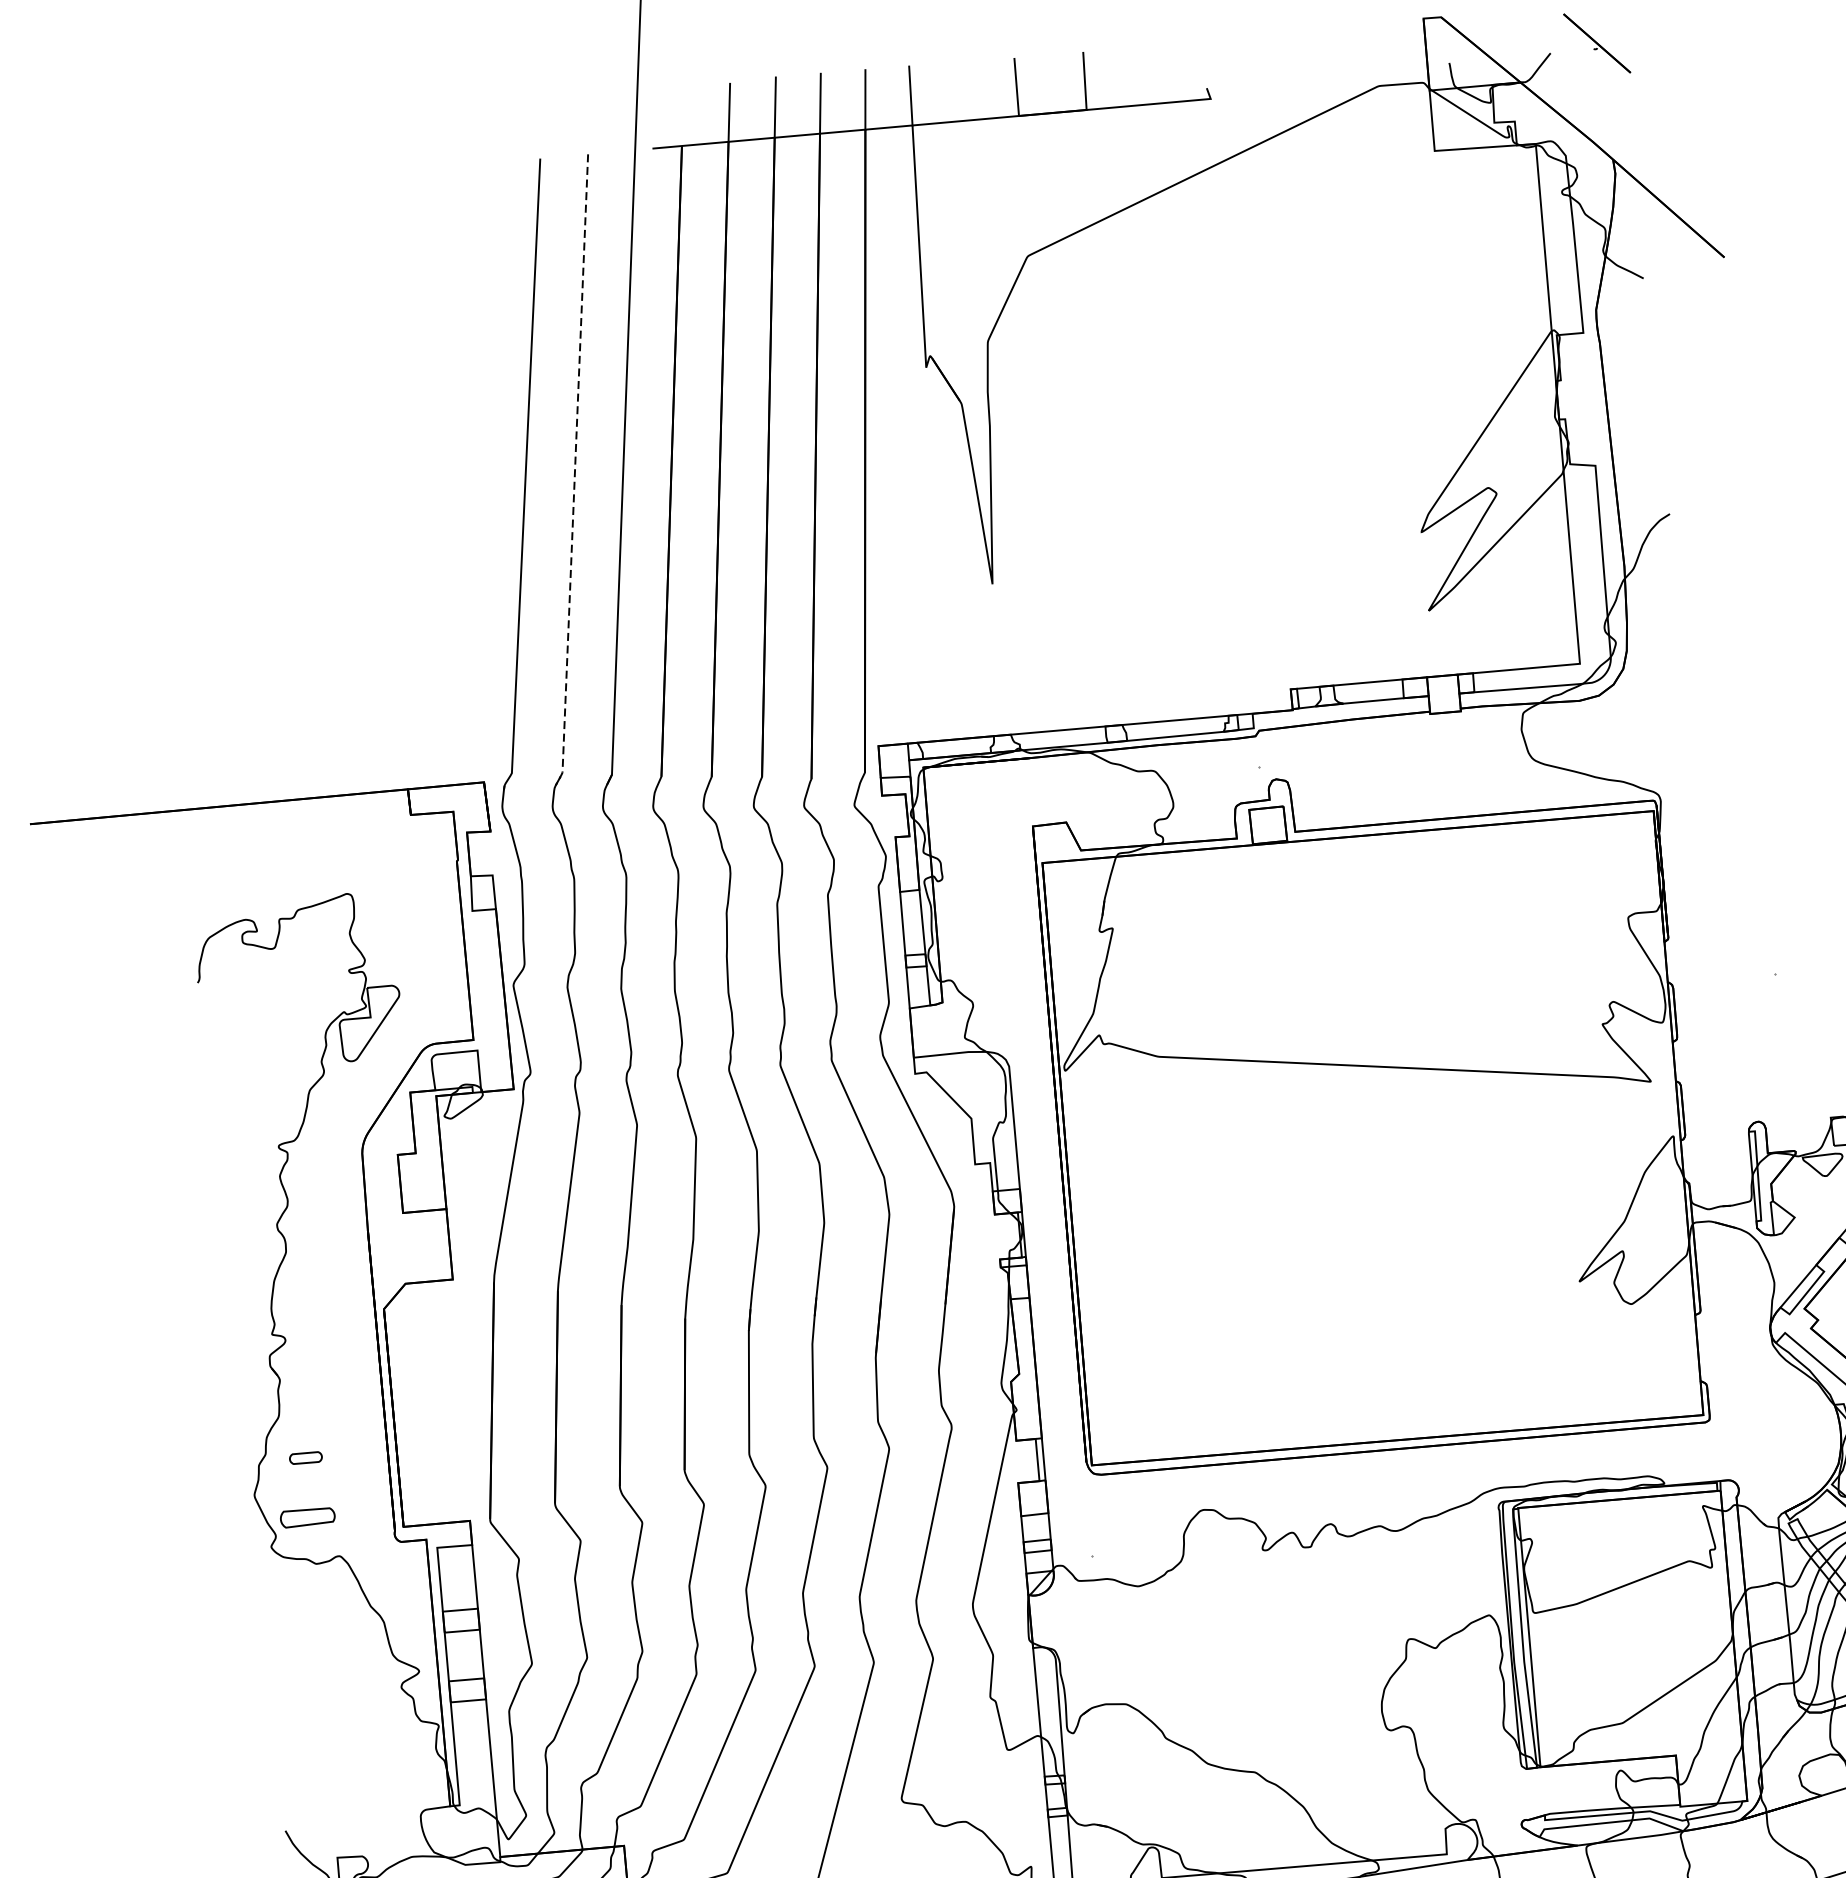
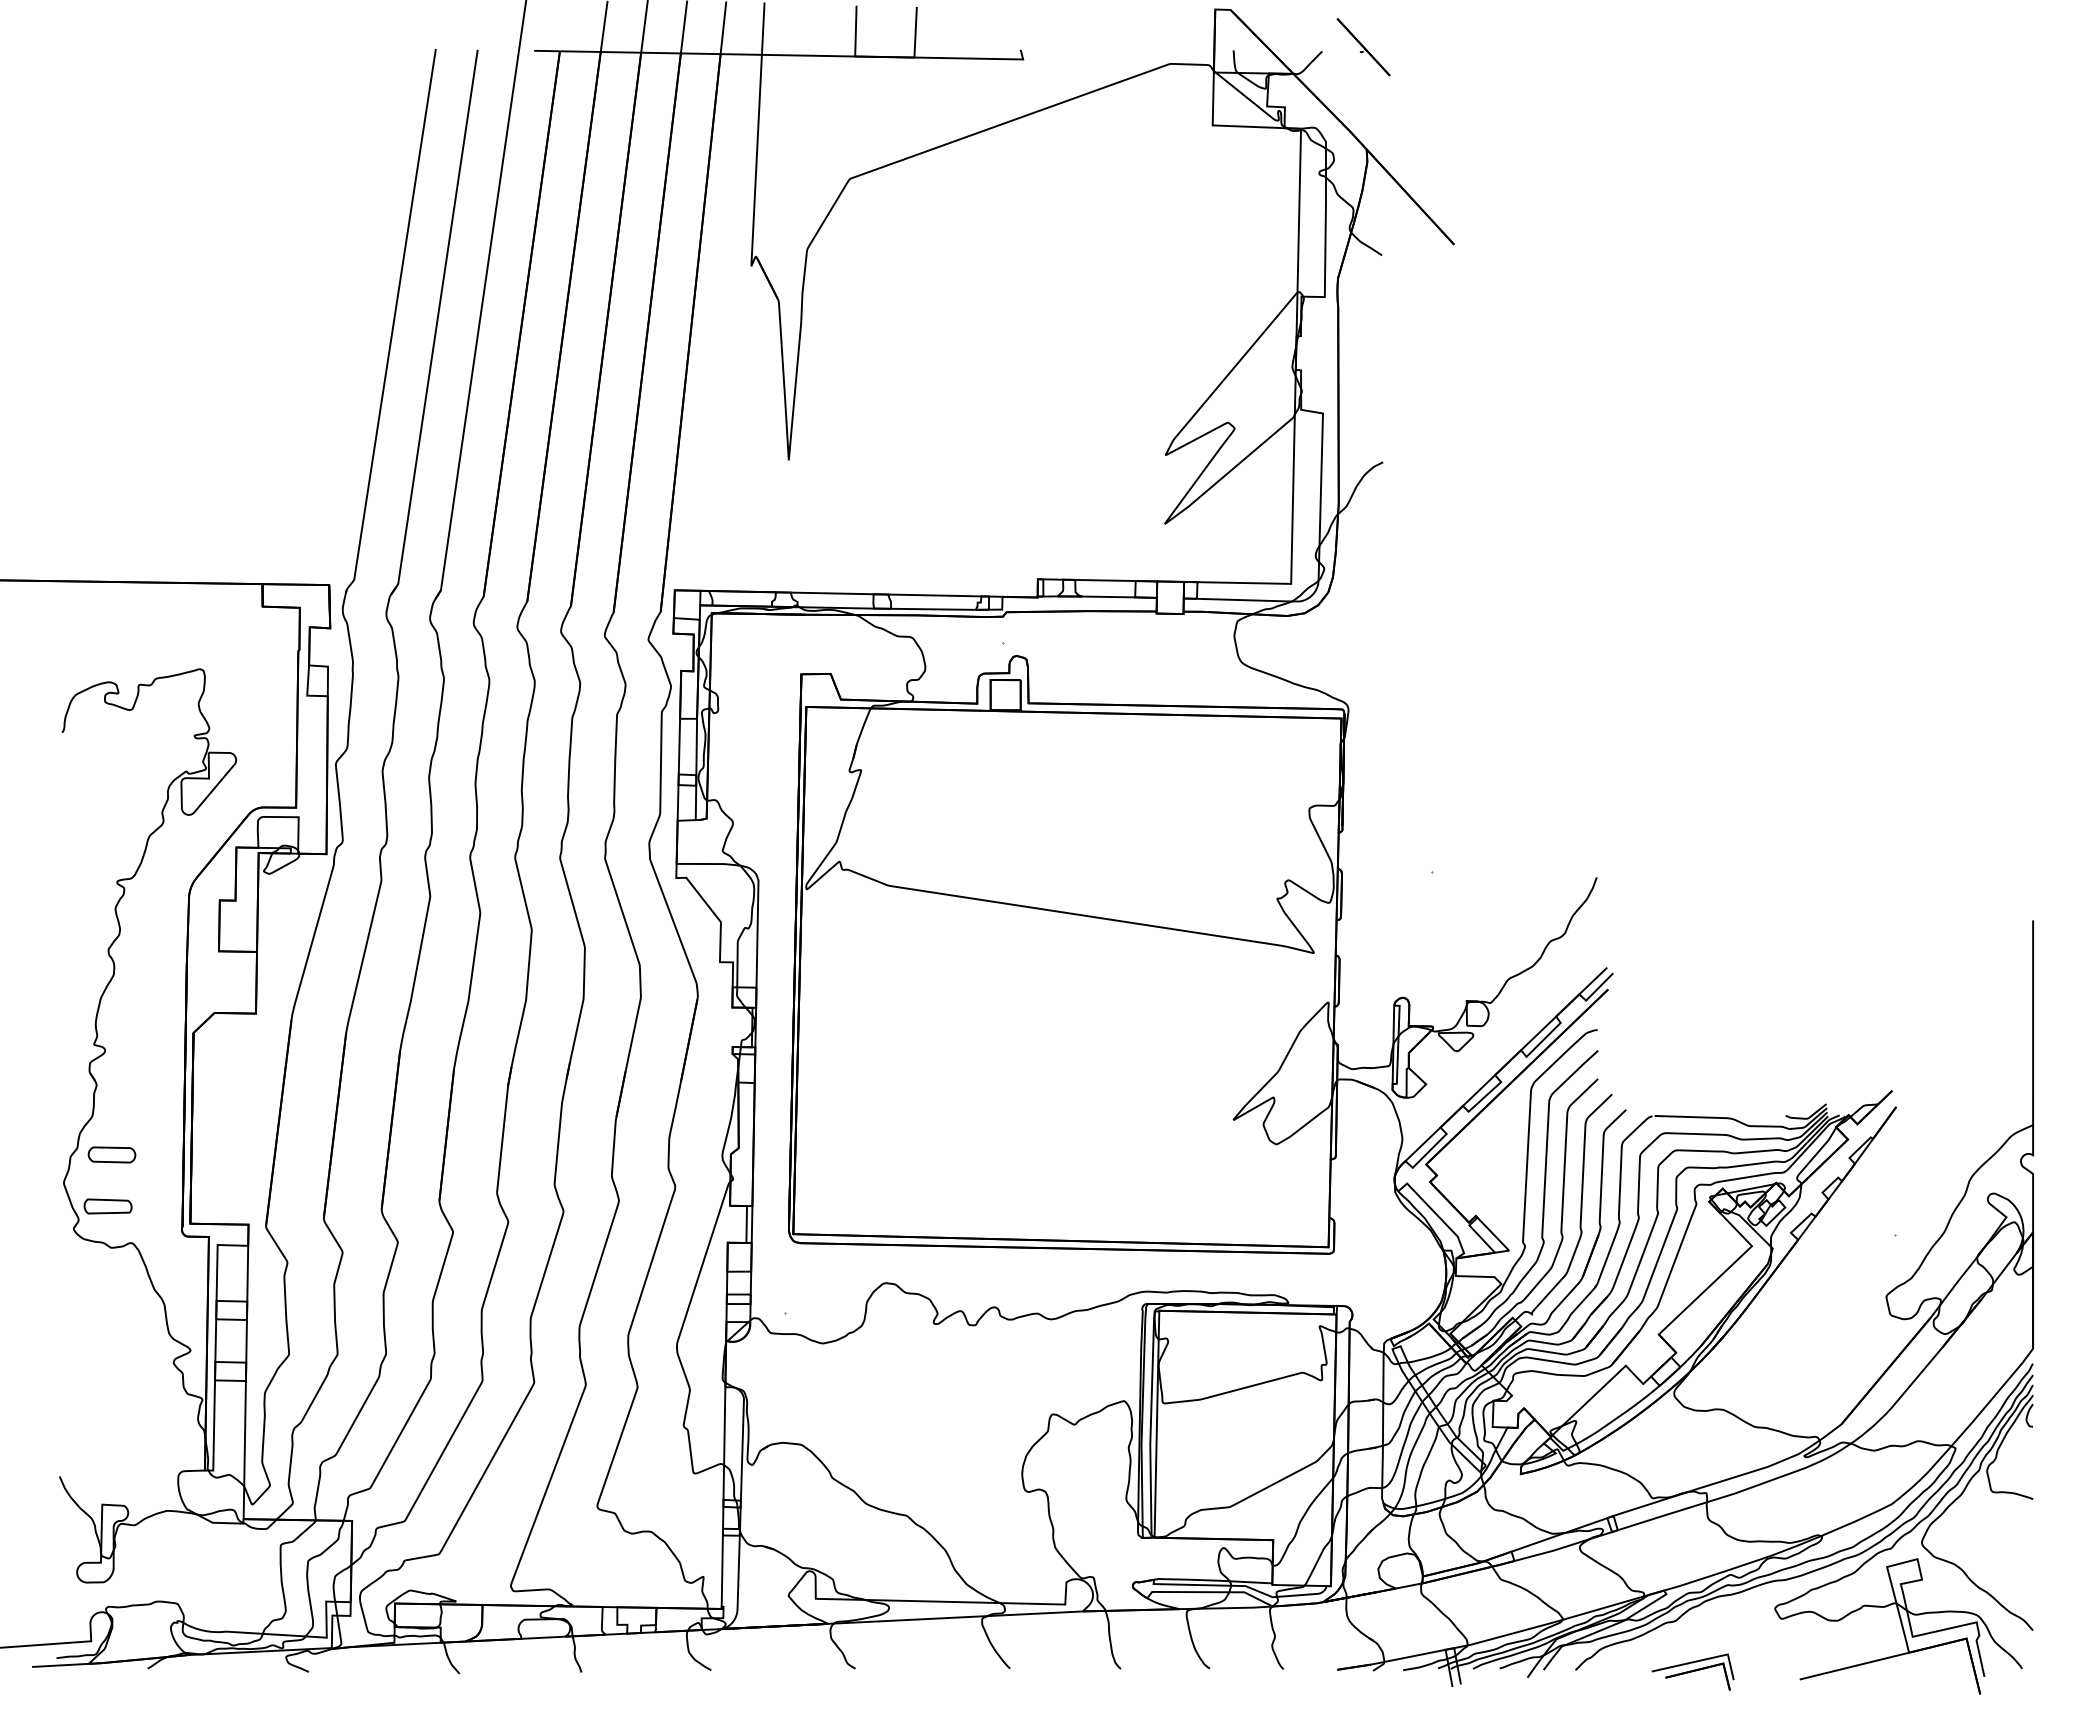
line: (574, 473) -> (436, 325), dashed -> solid
part: (305, 1457) -> (111, 1154), size x1.67

